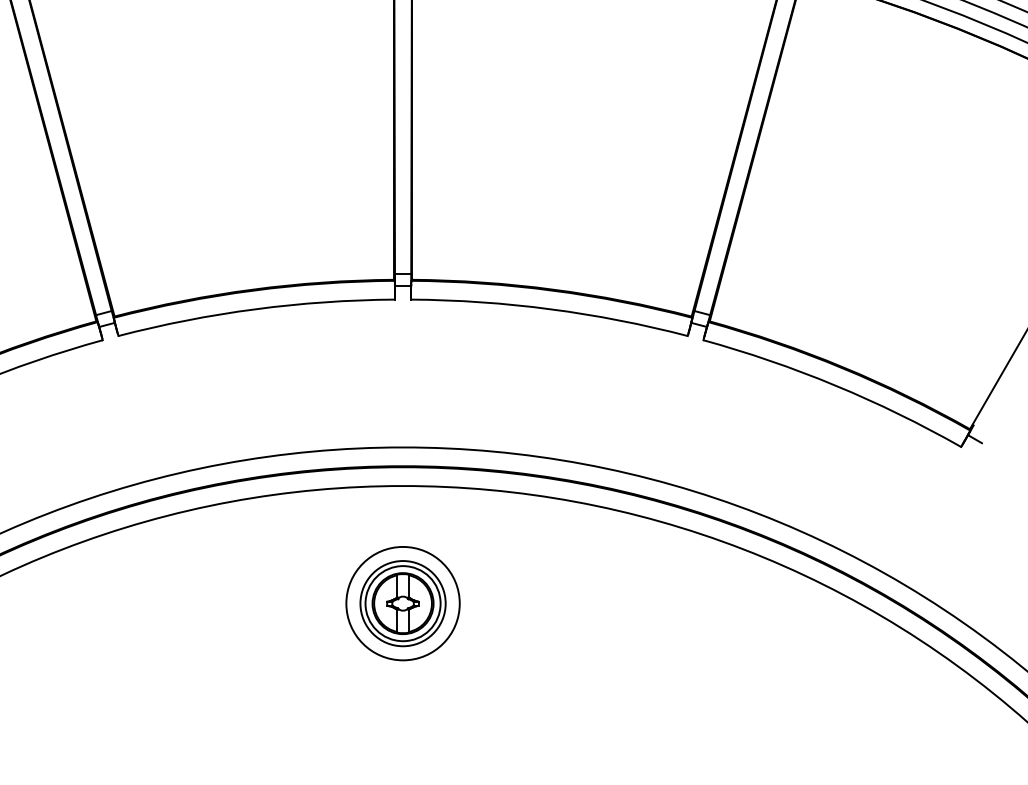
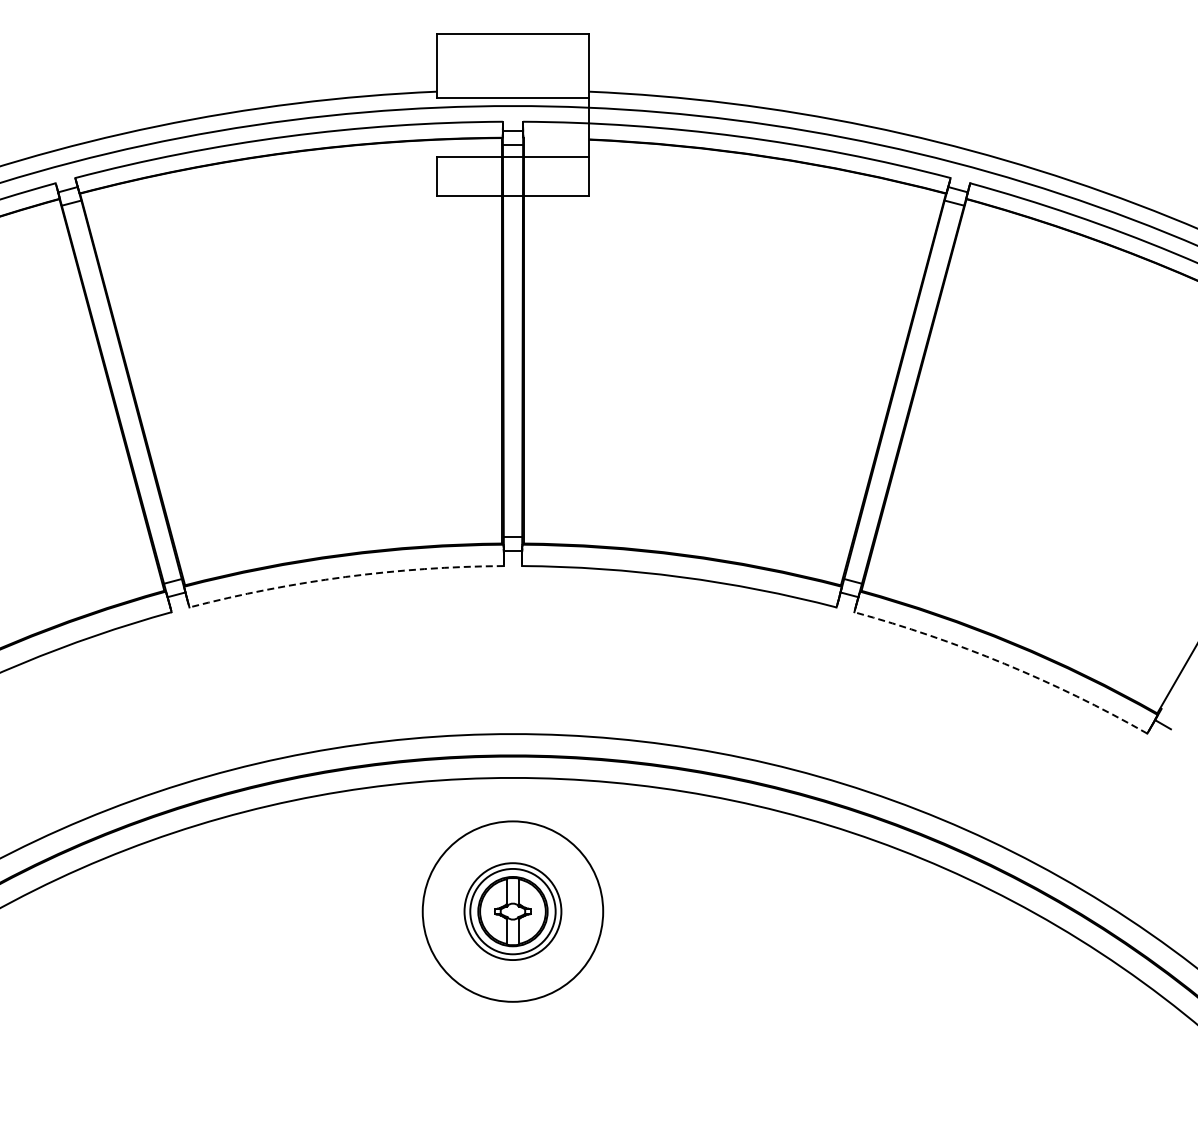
arc: (255, 309) -> (345, 577), solid -> dashed
arc: (835, 385) -> (1004, 663), solid -> dashed
circle: (402, 603) -> (512, 911), size x1.4

